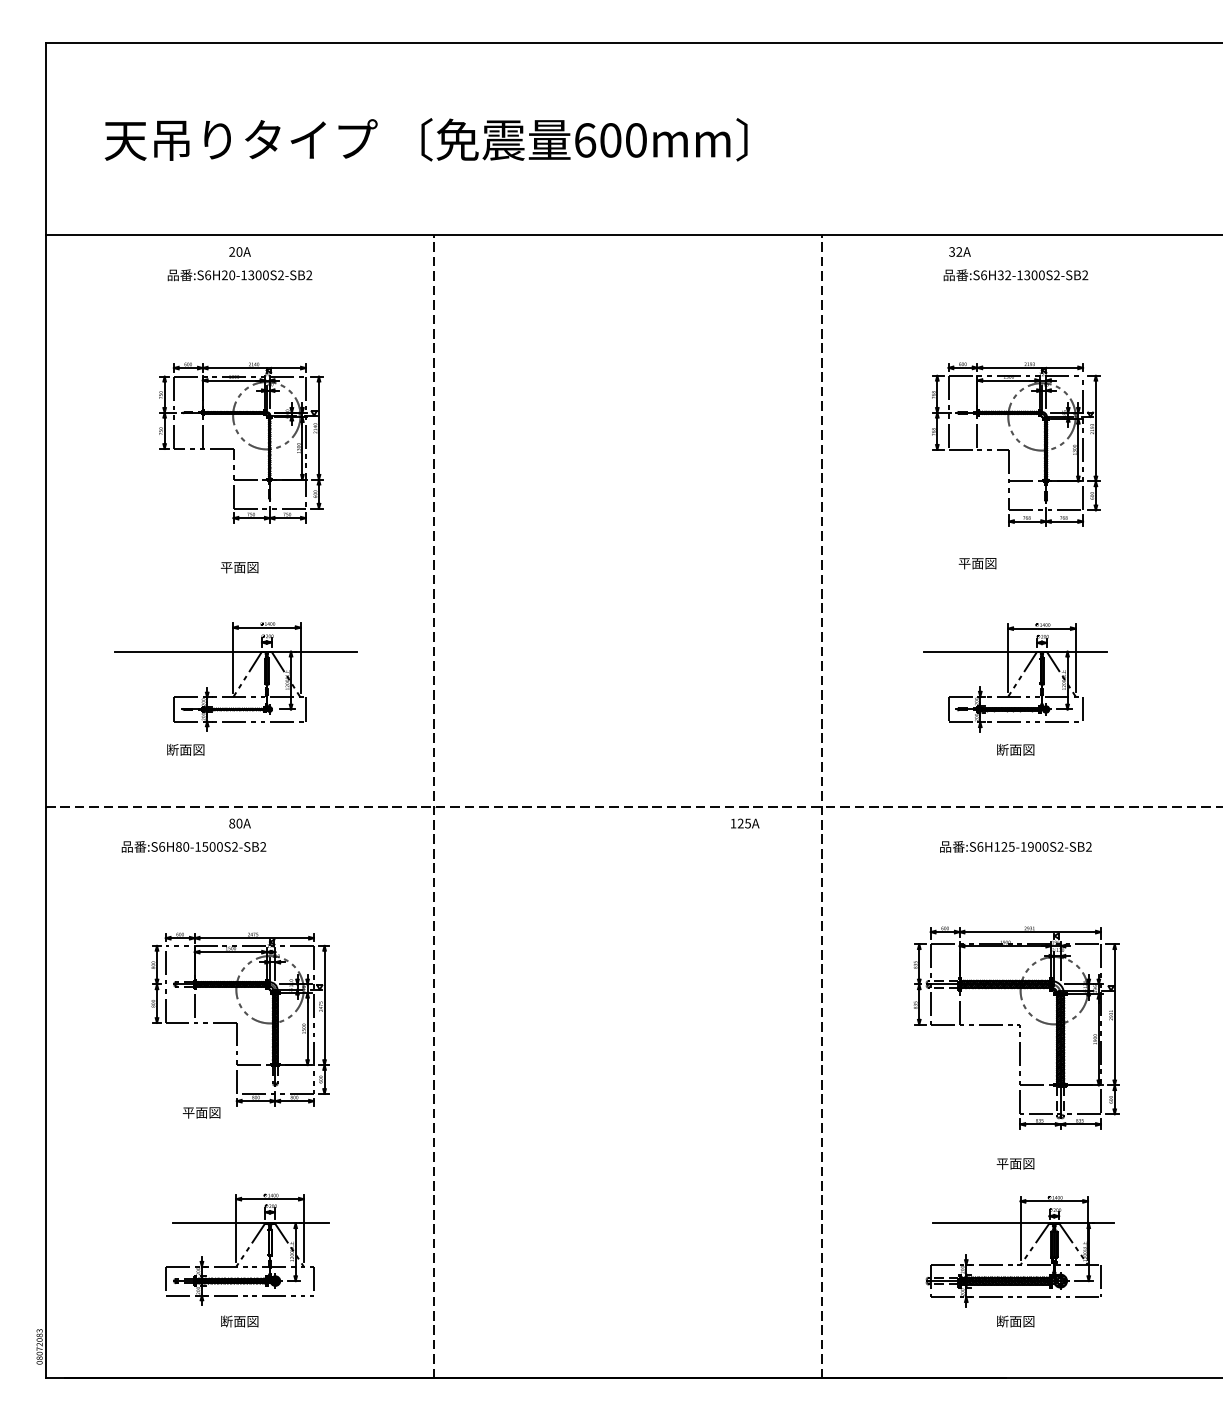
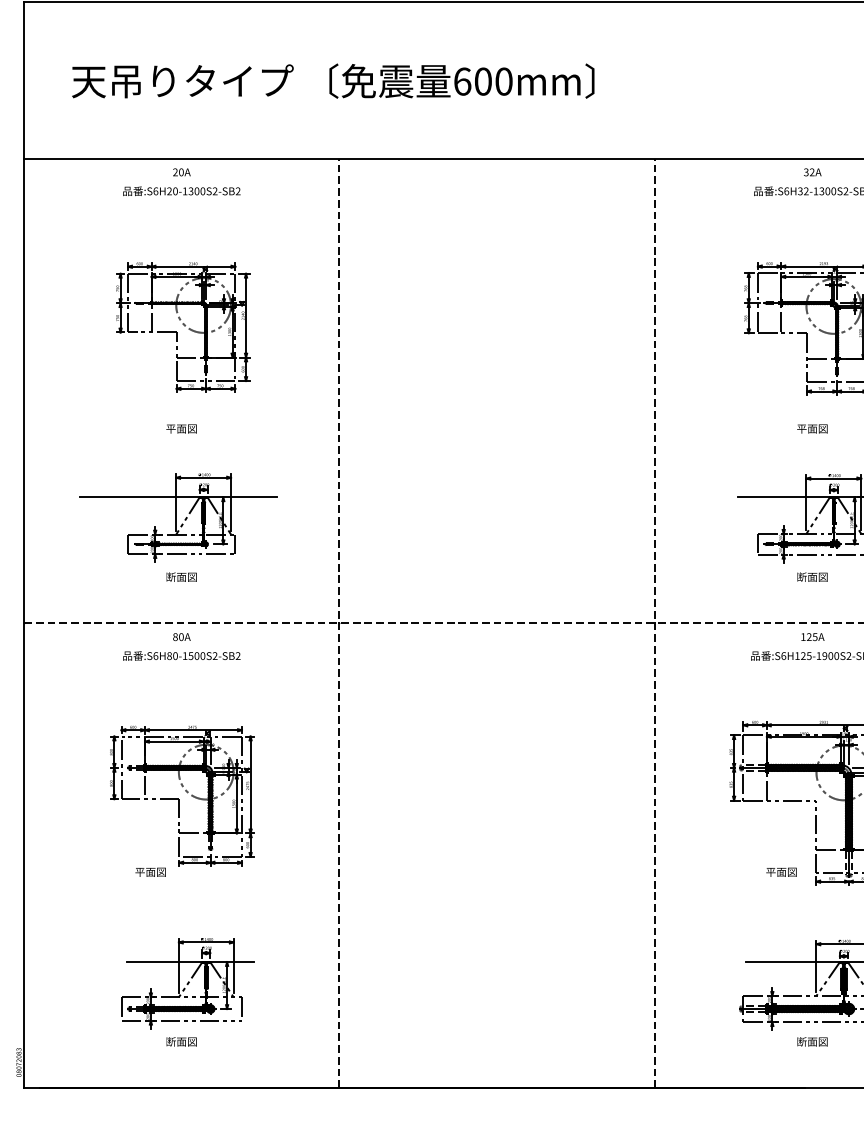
text: (959, 251) -> (812, 171), moved
text: (977, 563) -> (812, 428), moved
text: (185, 749) -> (181, 576), moved
text: (745, 823) -> (813, 637), moved
text: (193, 846) -> (181, 655), moved
text: (1015, 1163) -> (781, 871), moved

